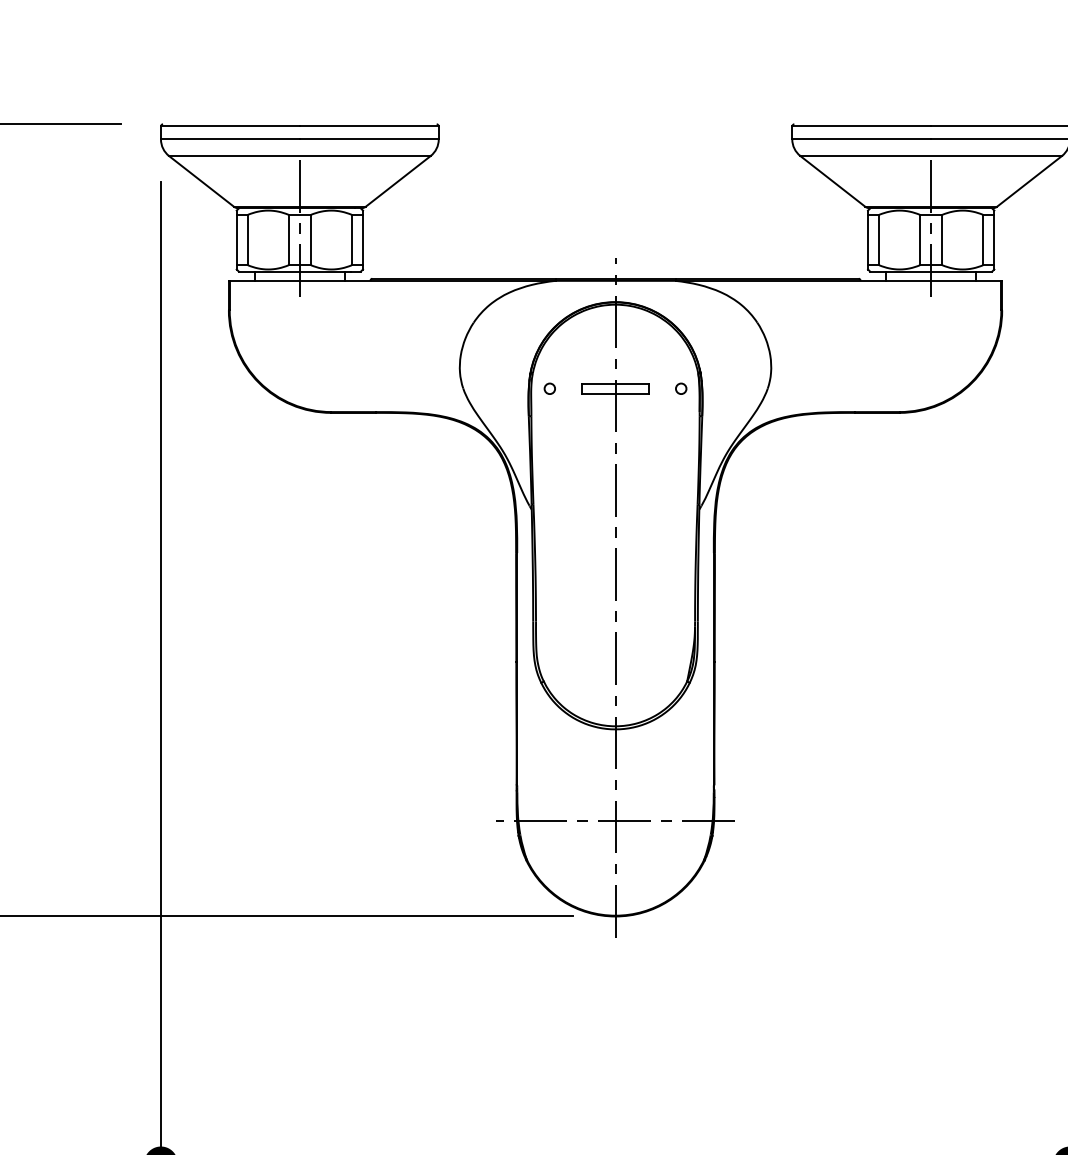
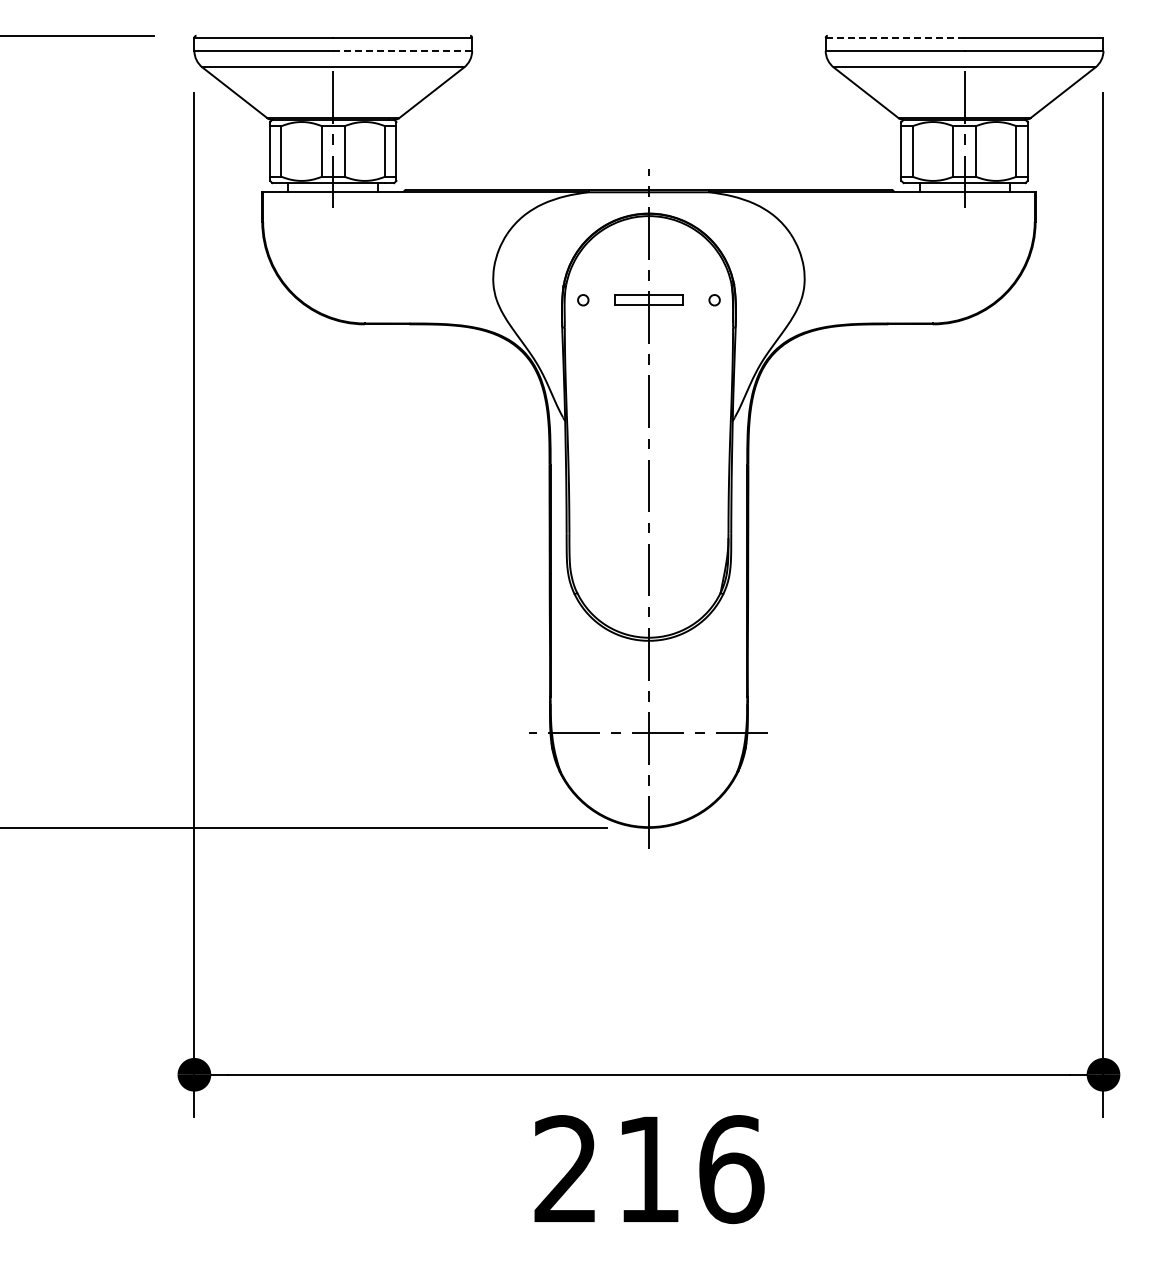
line: (862, 126) -> (895, 37), solid -> dashed
line: (369, 139) -> (402, 50), solid -> dashed

